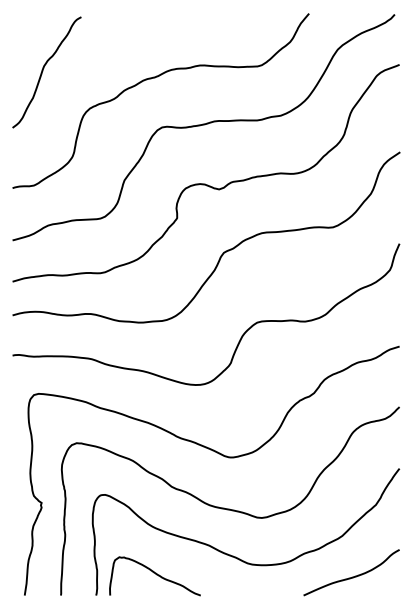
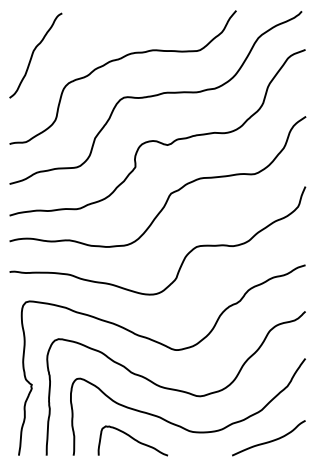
curve: (155, 574) -> (133, 439), moved

